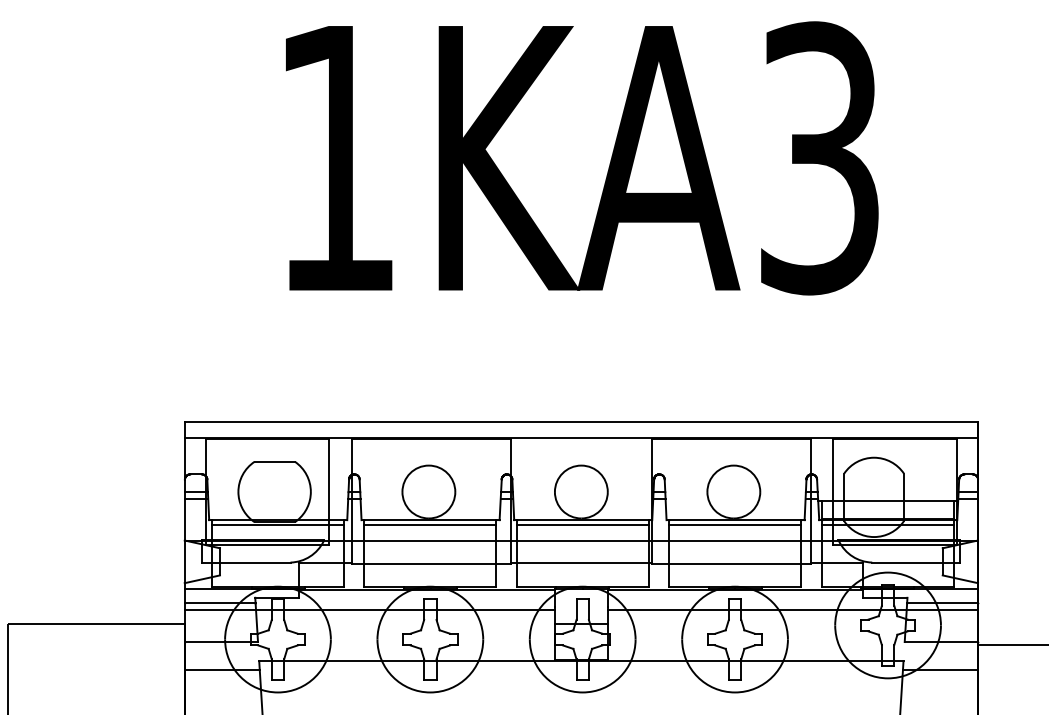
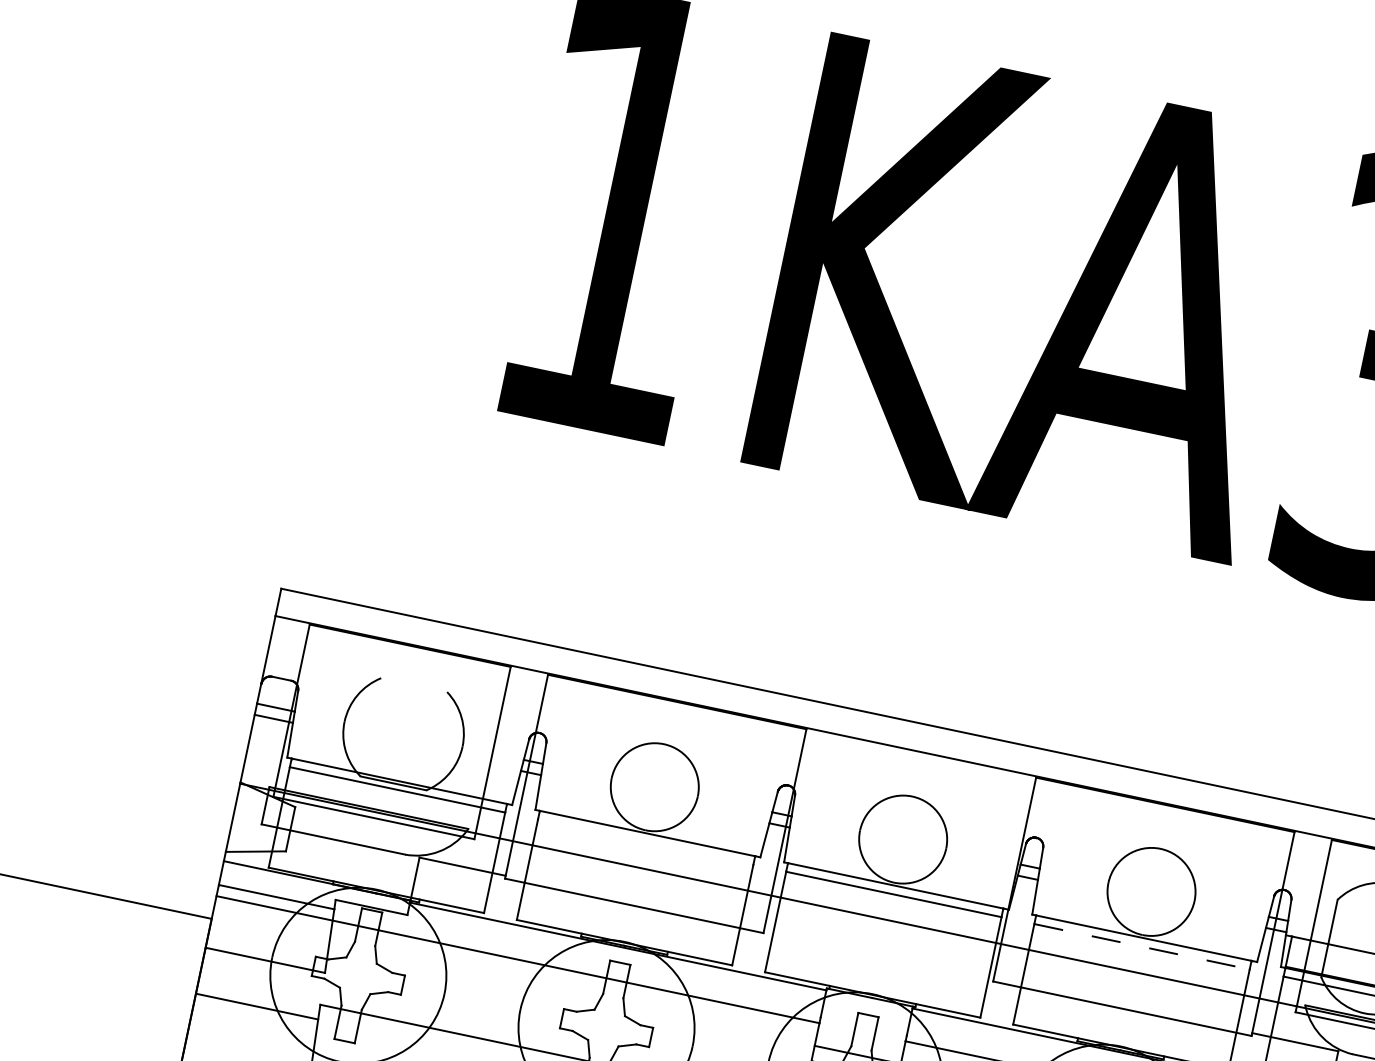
line: (274, 461) -> (413, 684), removed
line: (430, 525) -> (645, 842), removed
line: (735, 525) -> (1142, 947), solid -> dashed
line: (580, 562) -> (877, 954), removed

